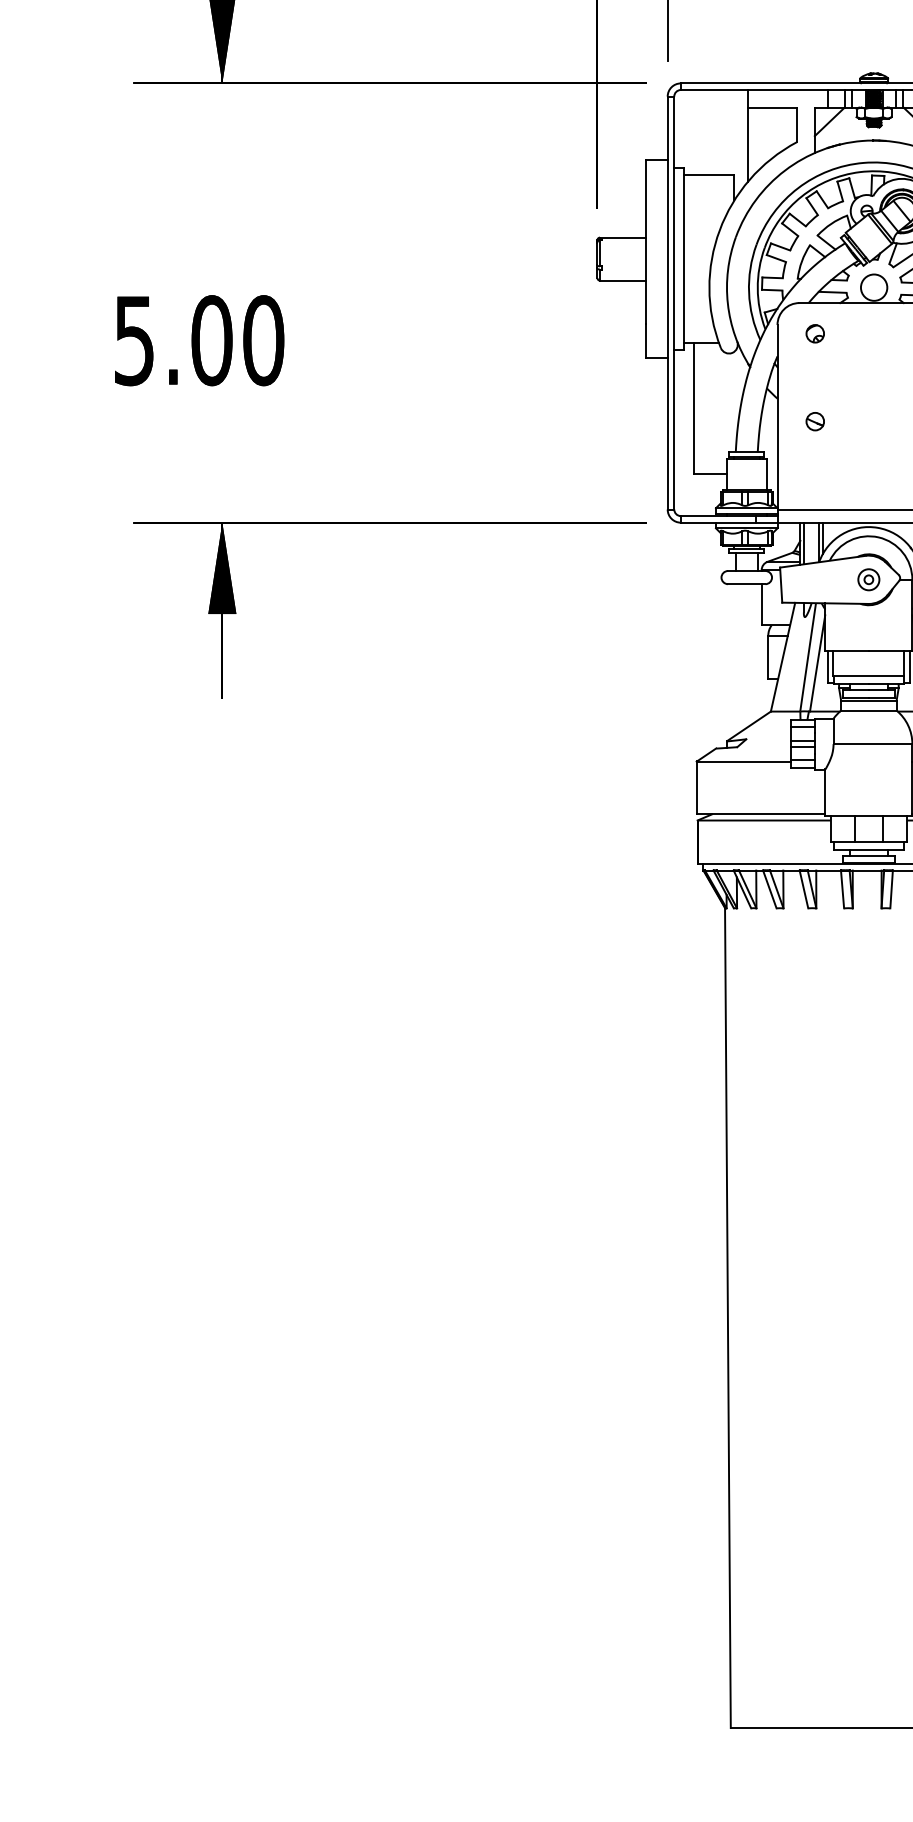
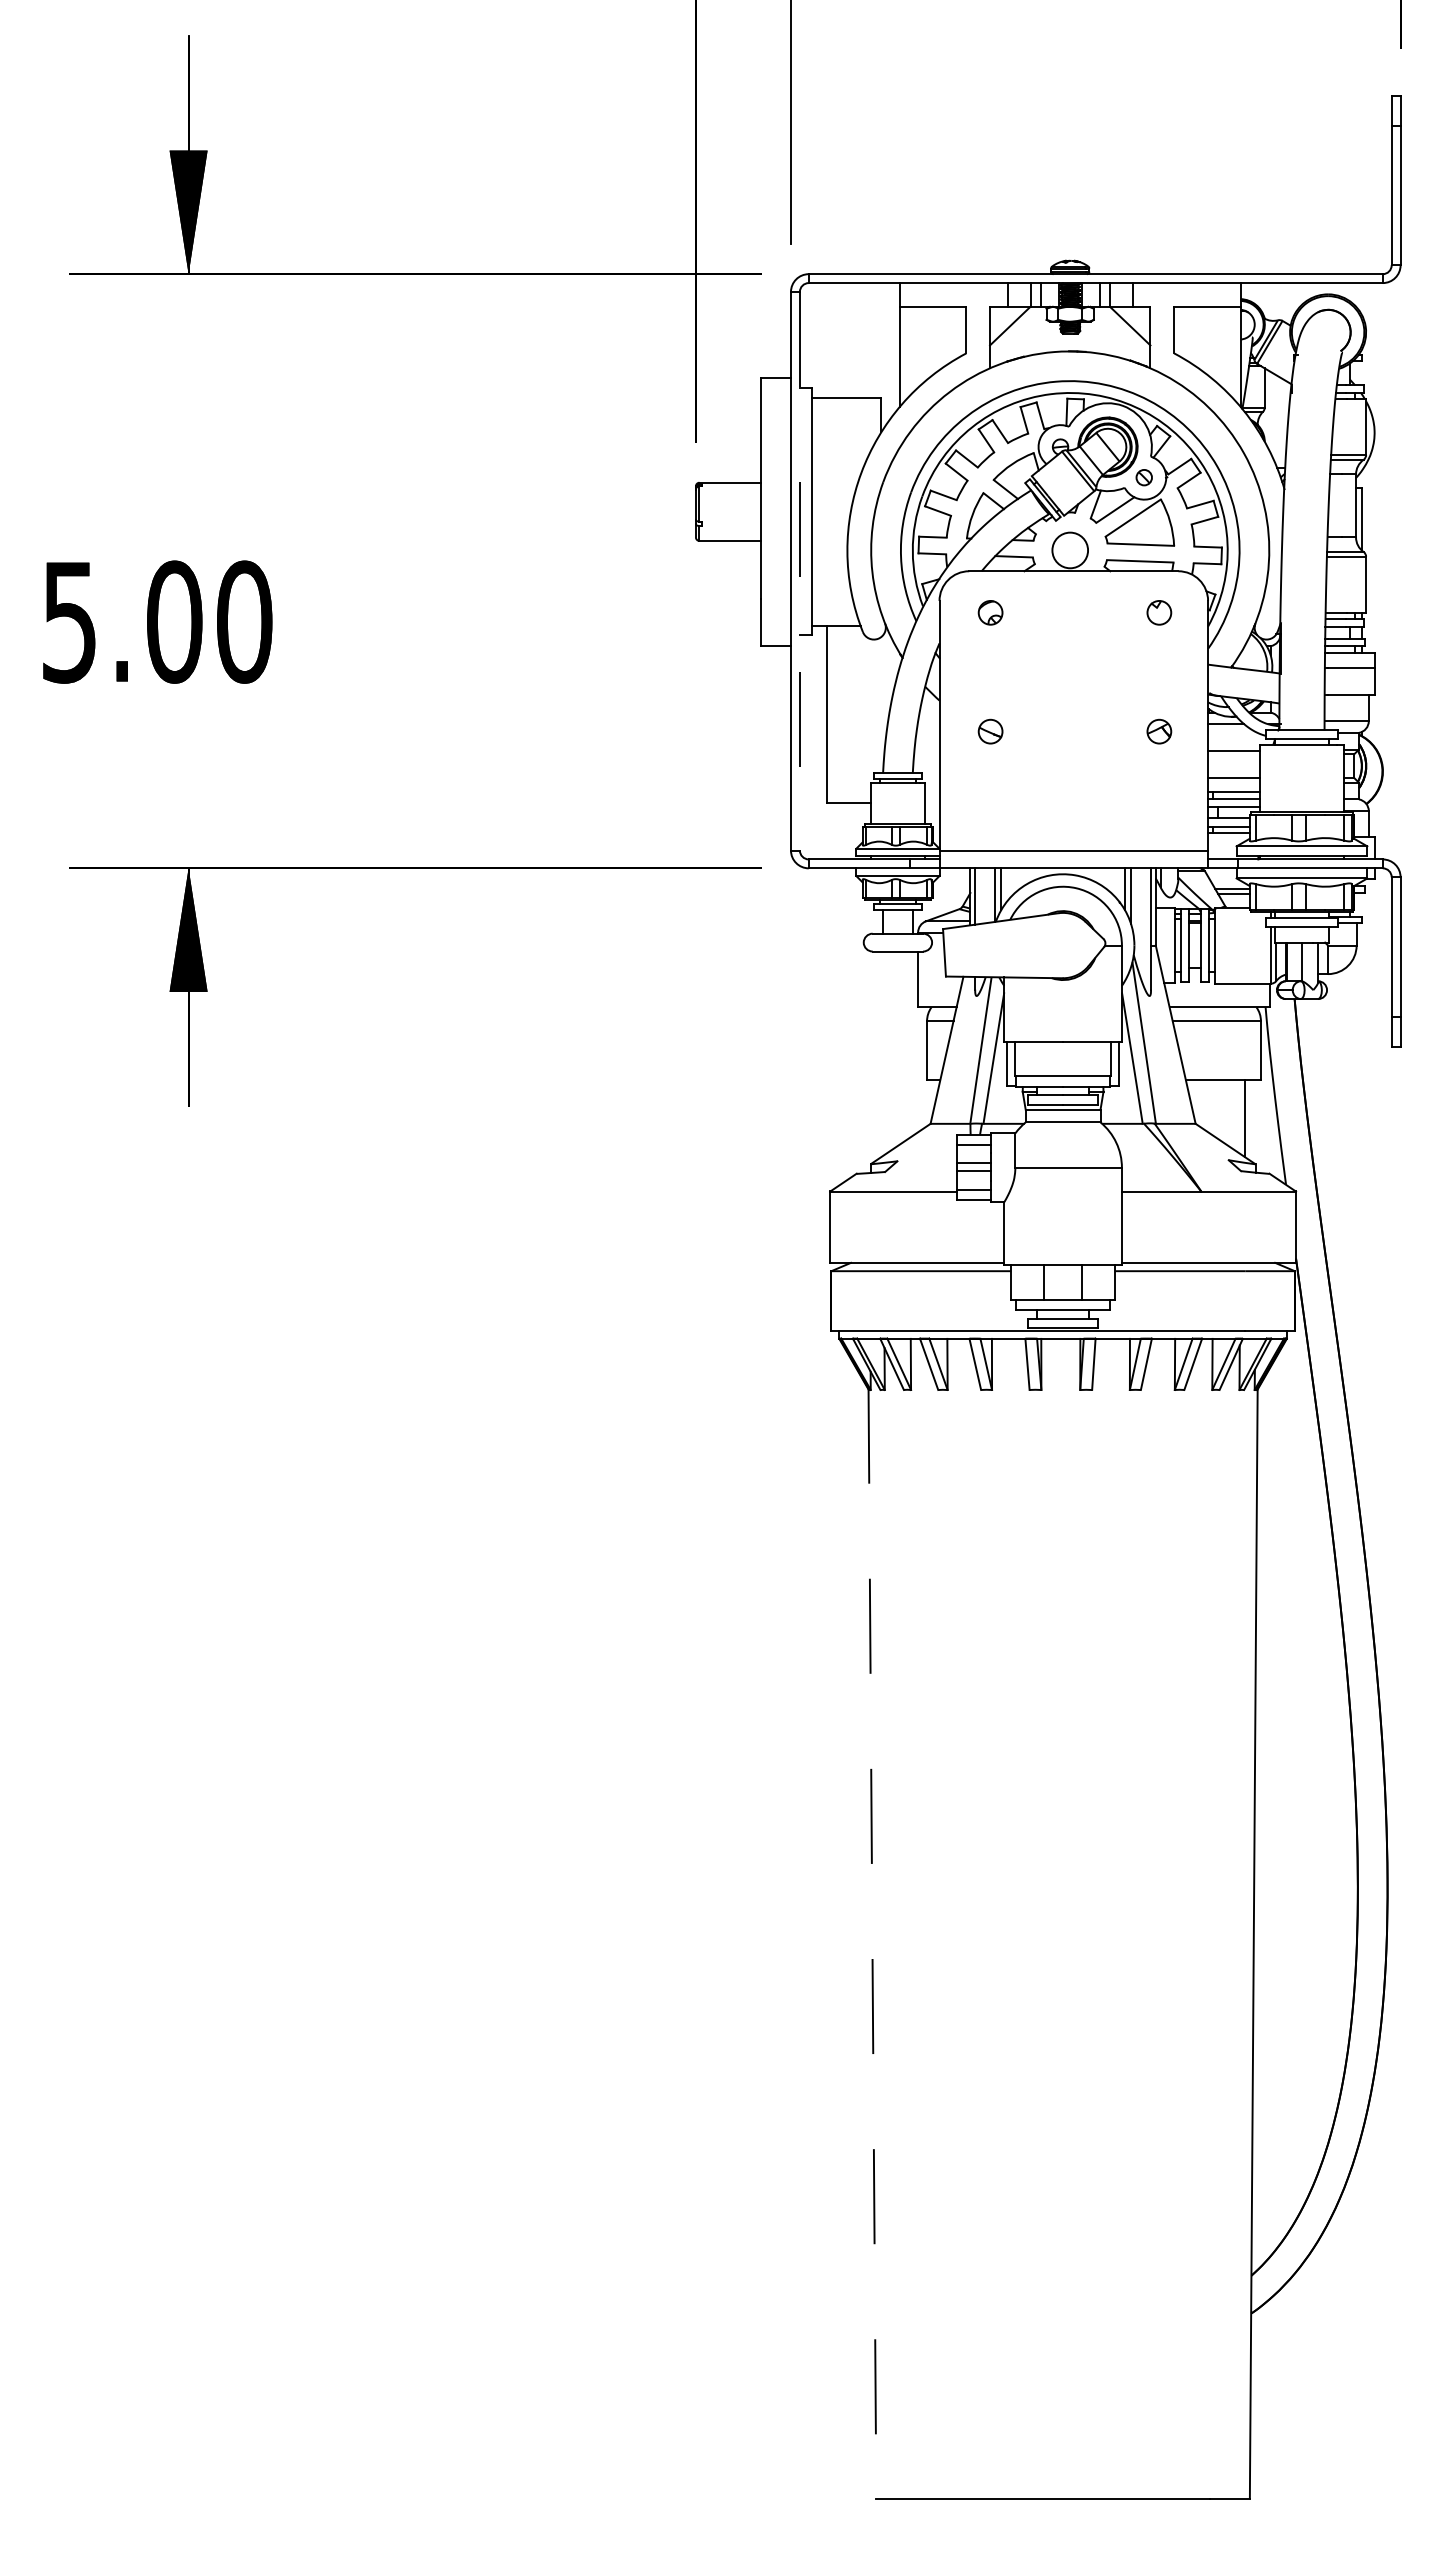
line: (673, 303) -> (799, 571), solid -> dashed
part: (869, 579) -> (1063, 945), removed
line: (727, 1318) -> (872, 1944), solid -> dashed

